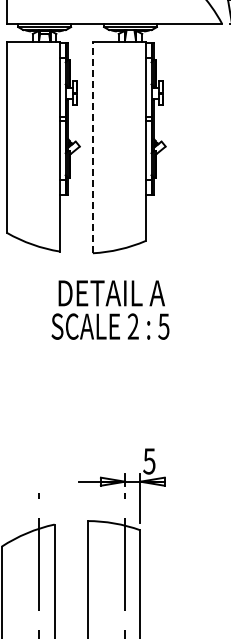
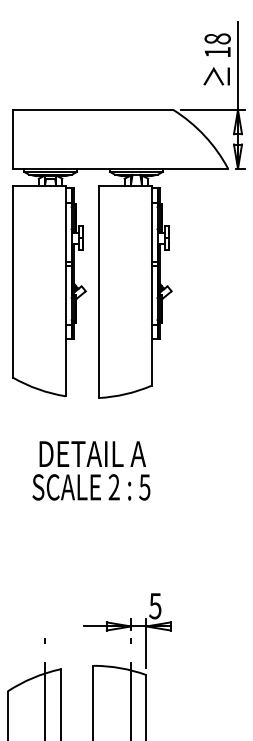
line: (92, 147) -> (98, 292), dashed -> solid
text: (110, 309) -> (91, 470), moved

